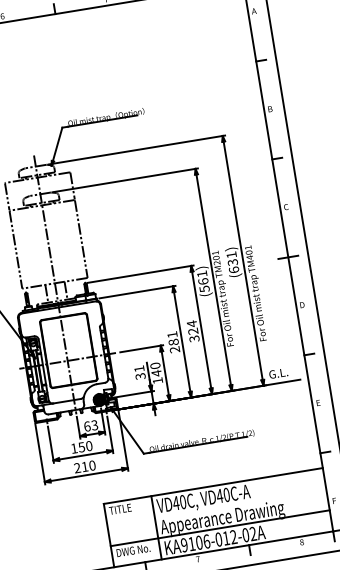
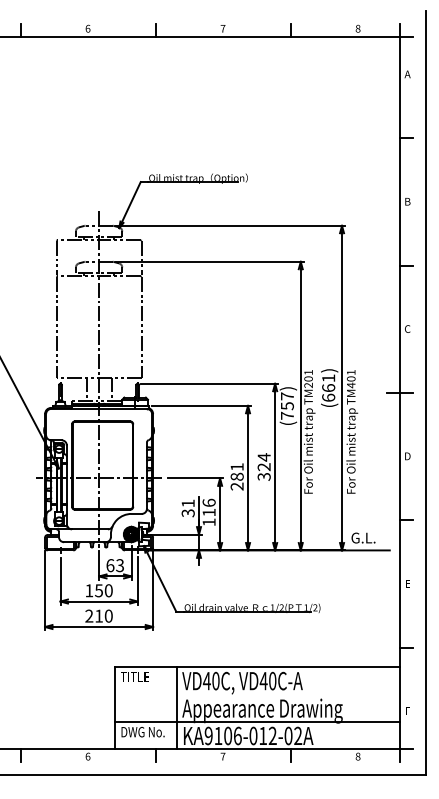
text: (232, 262) -> (328, 388), (631) -> (661)
text: (202, 281) -> (286, 405), (561) -> (757)
text: (155, 369) -> (208, 507), 140 -> 116

